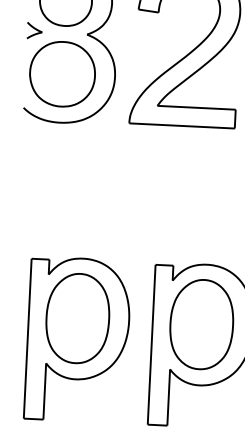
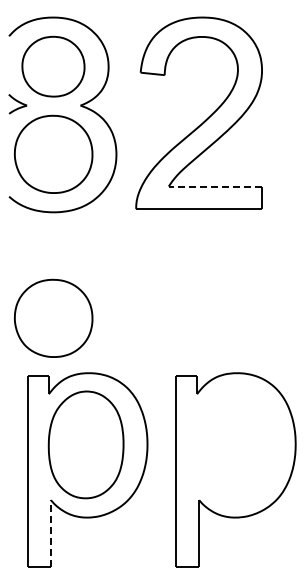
line: (196, 107) -> (215, 186), solid -> dashed
part: (55, 210) -> (53, 317), added
part: (201, 324) -> (234, 444), removed
line: (44, 391) -> (50, 533), solid -> dashed

